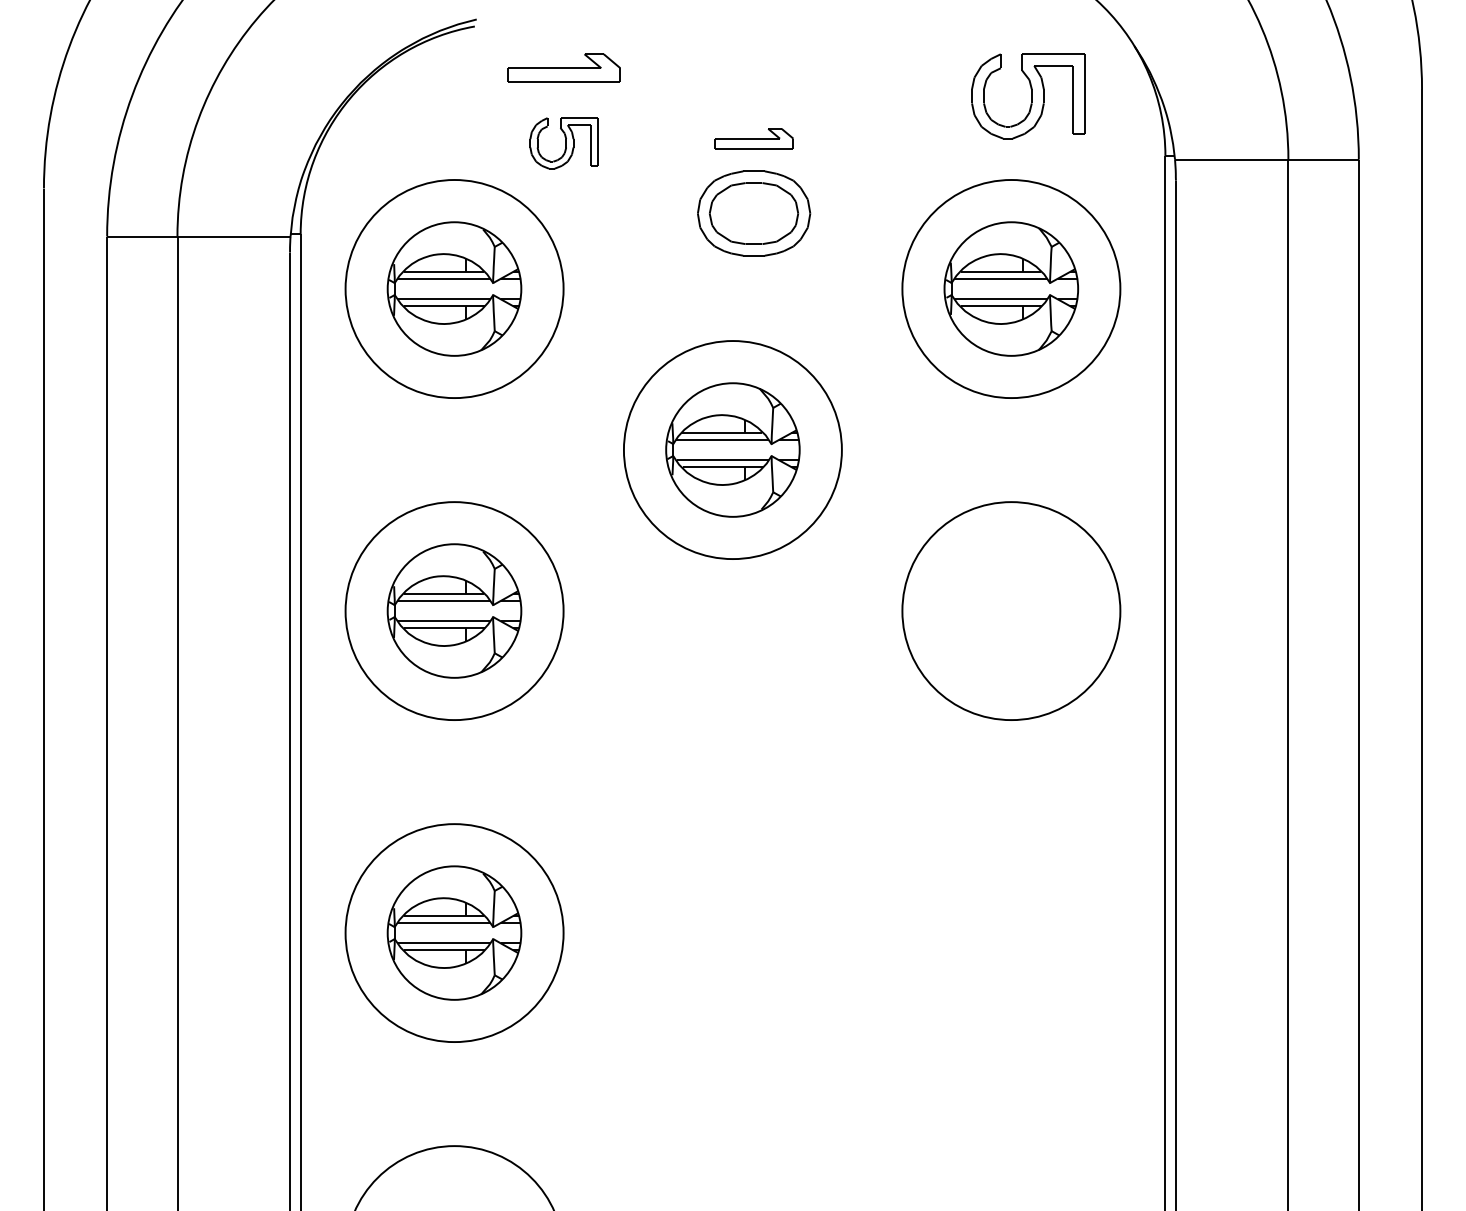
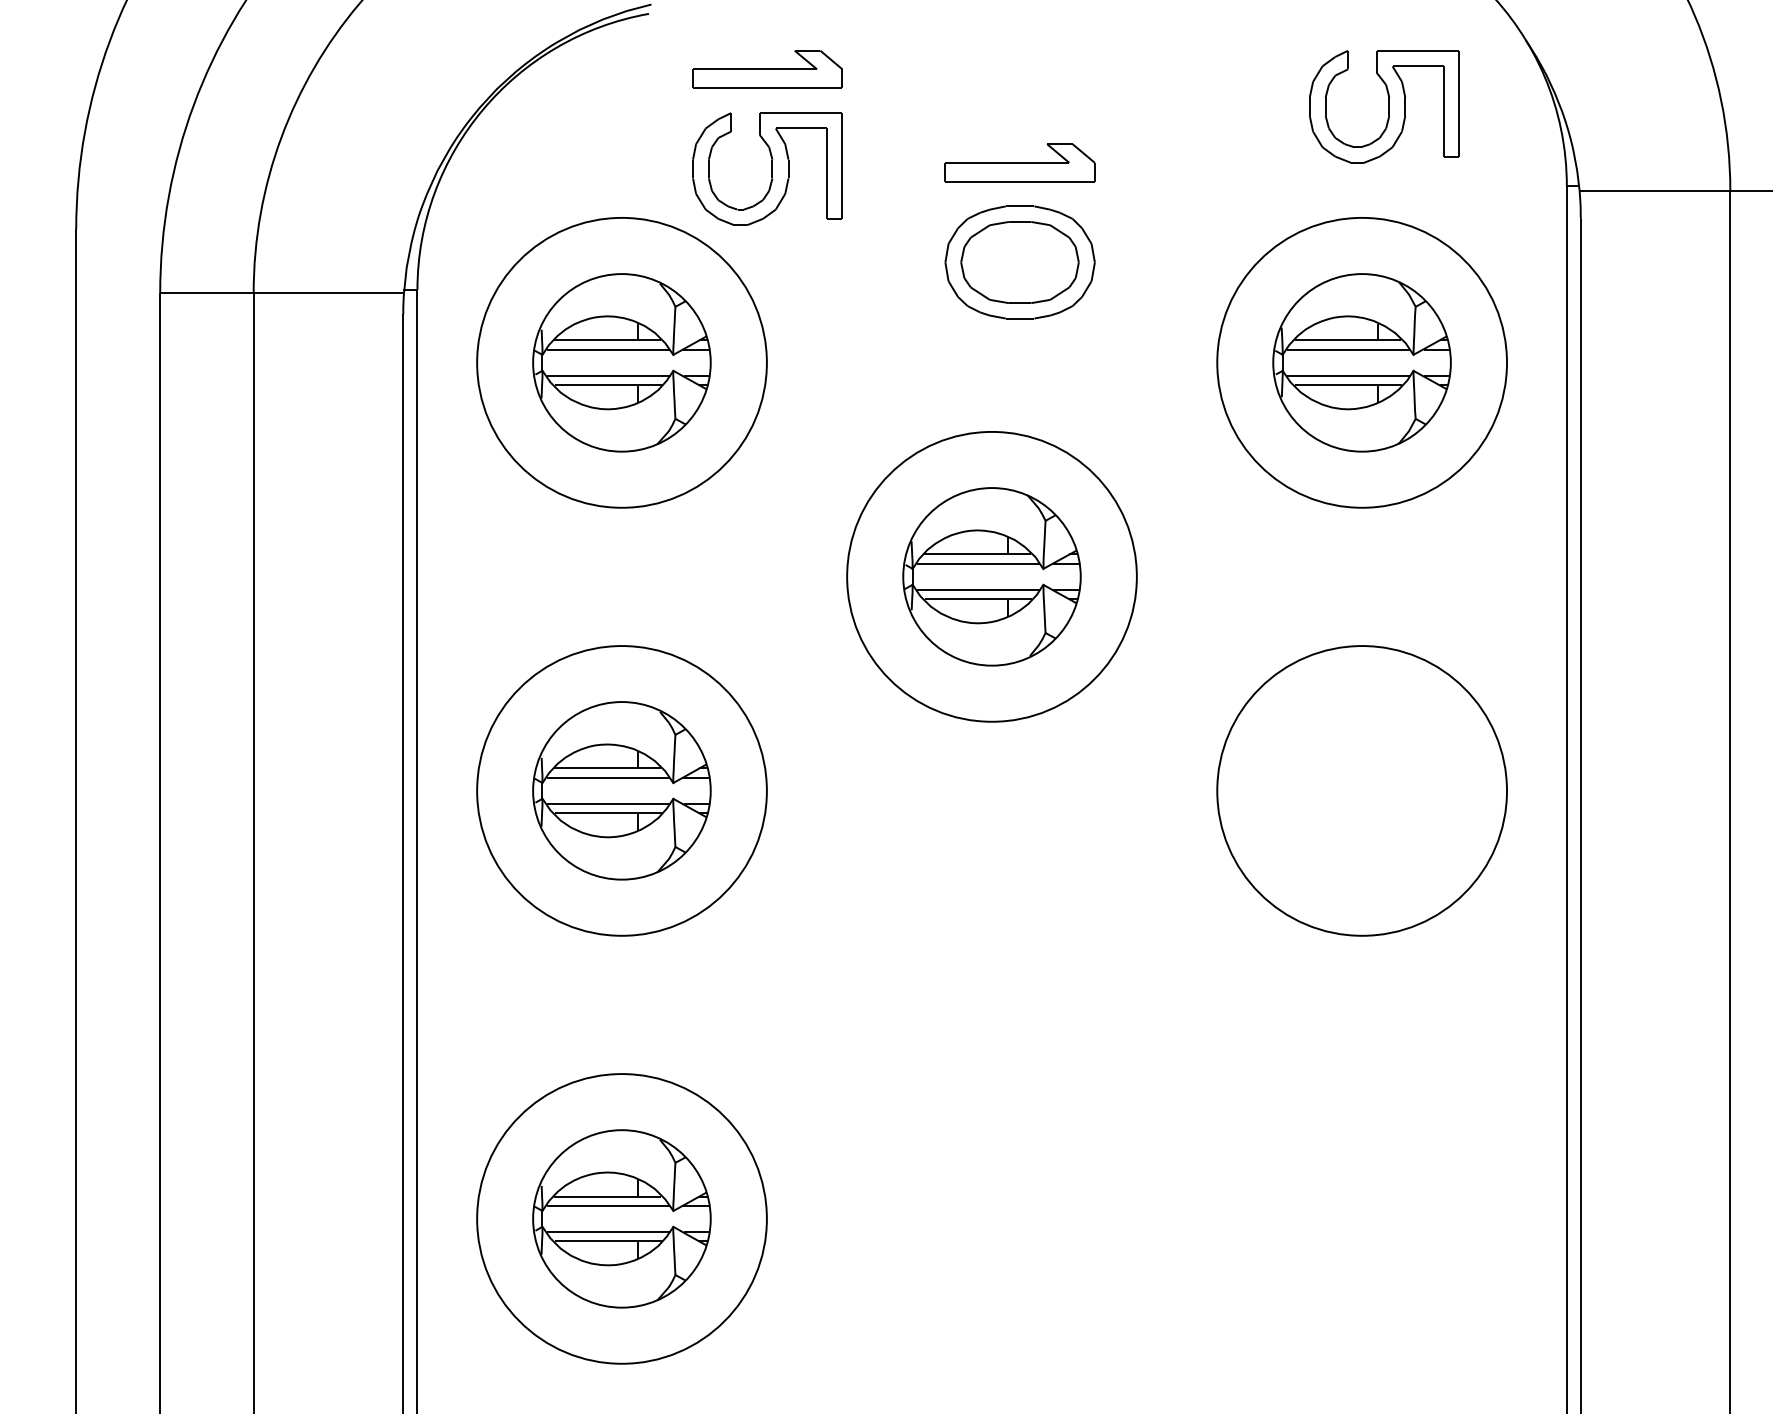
part: (753, 138) -> (1019, 162), size x1.43
part: (563, 143) -> (766, 169), size x1.67

